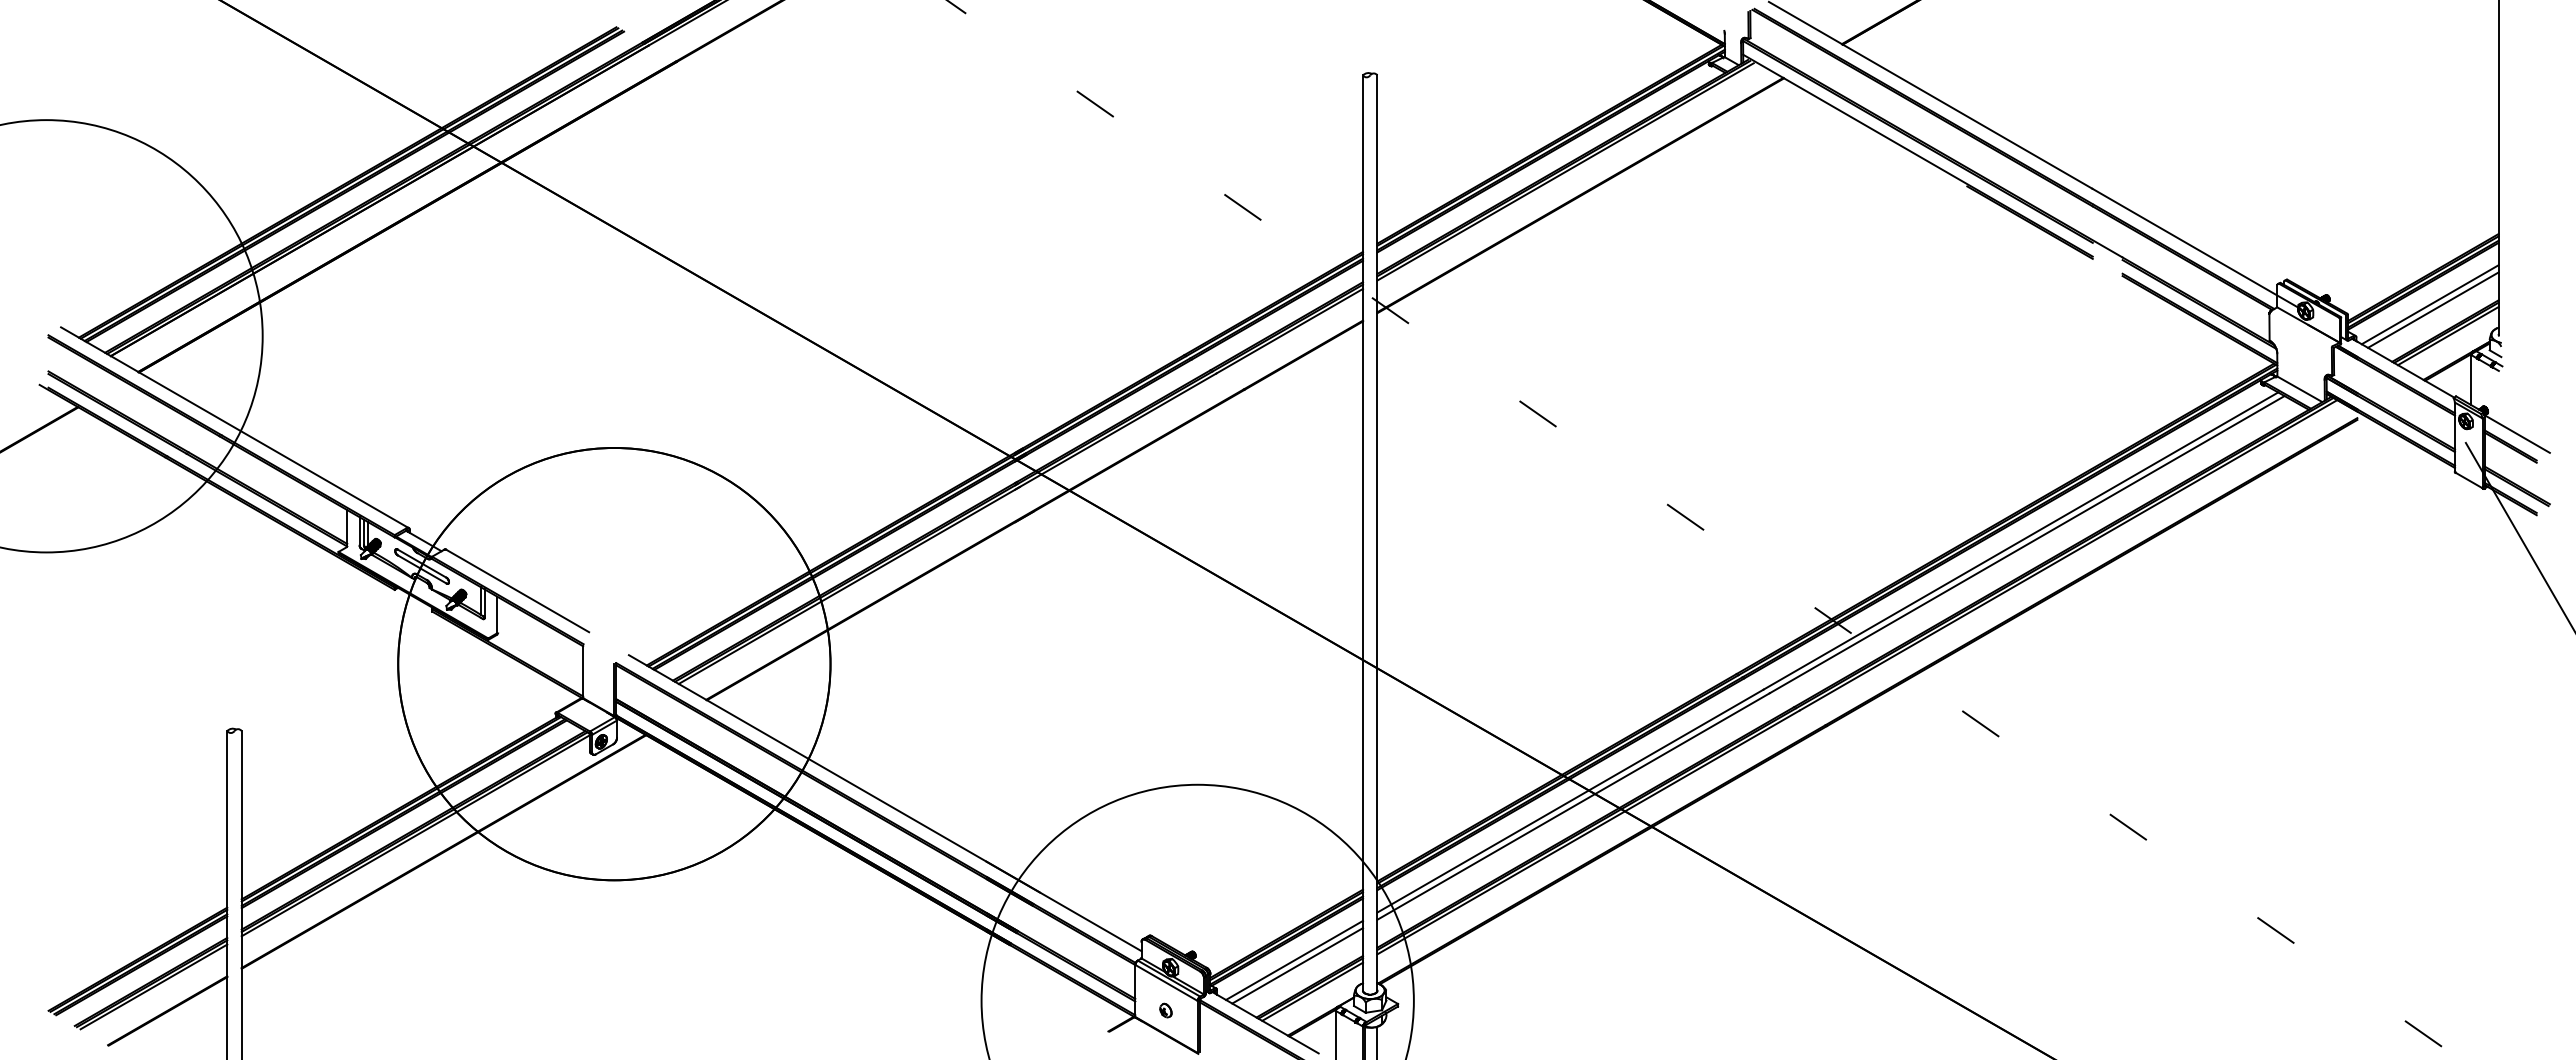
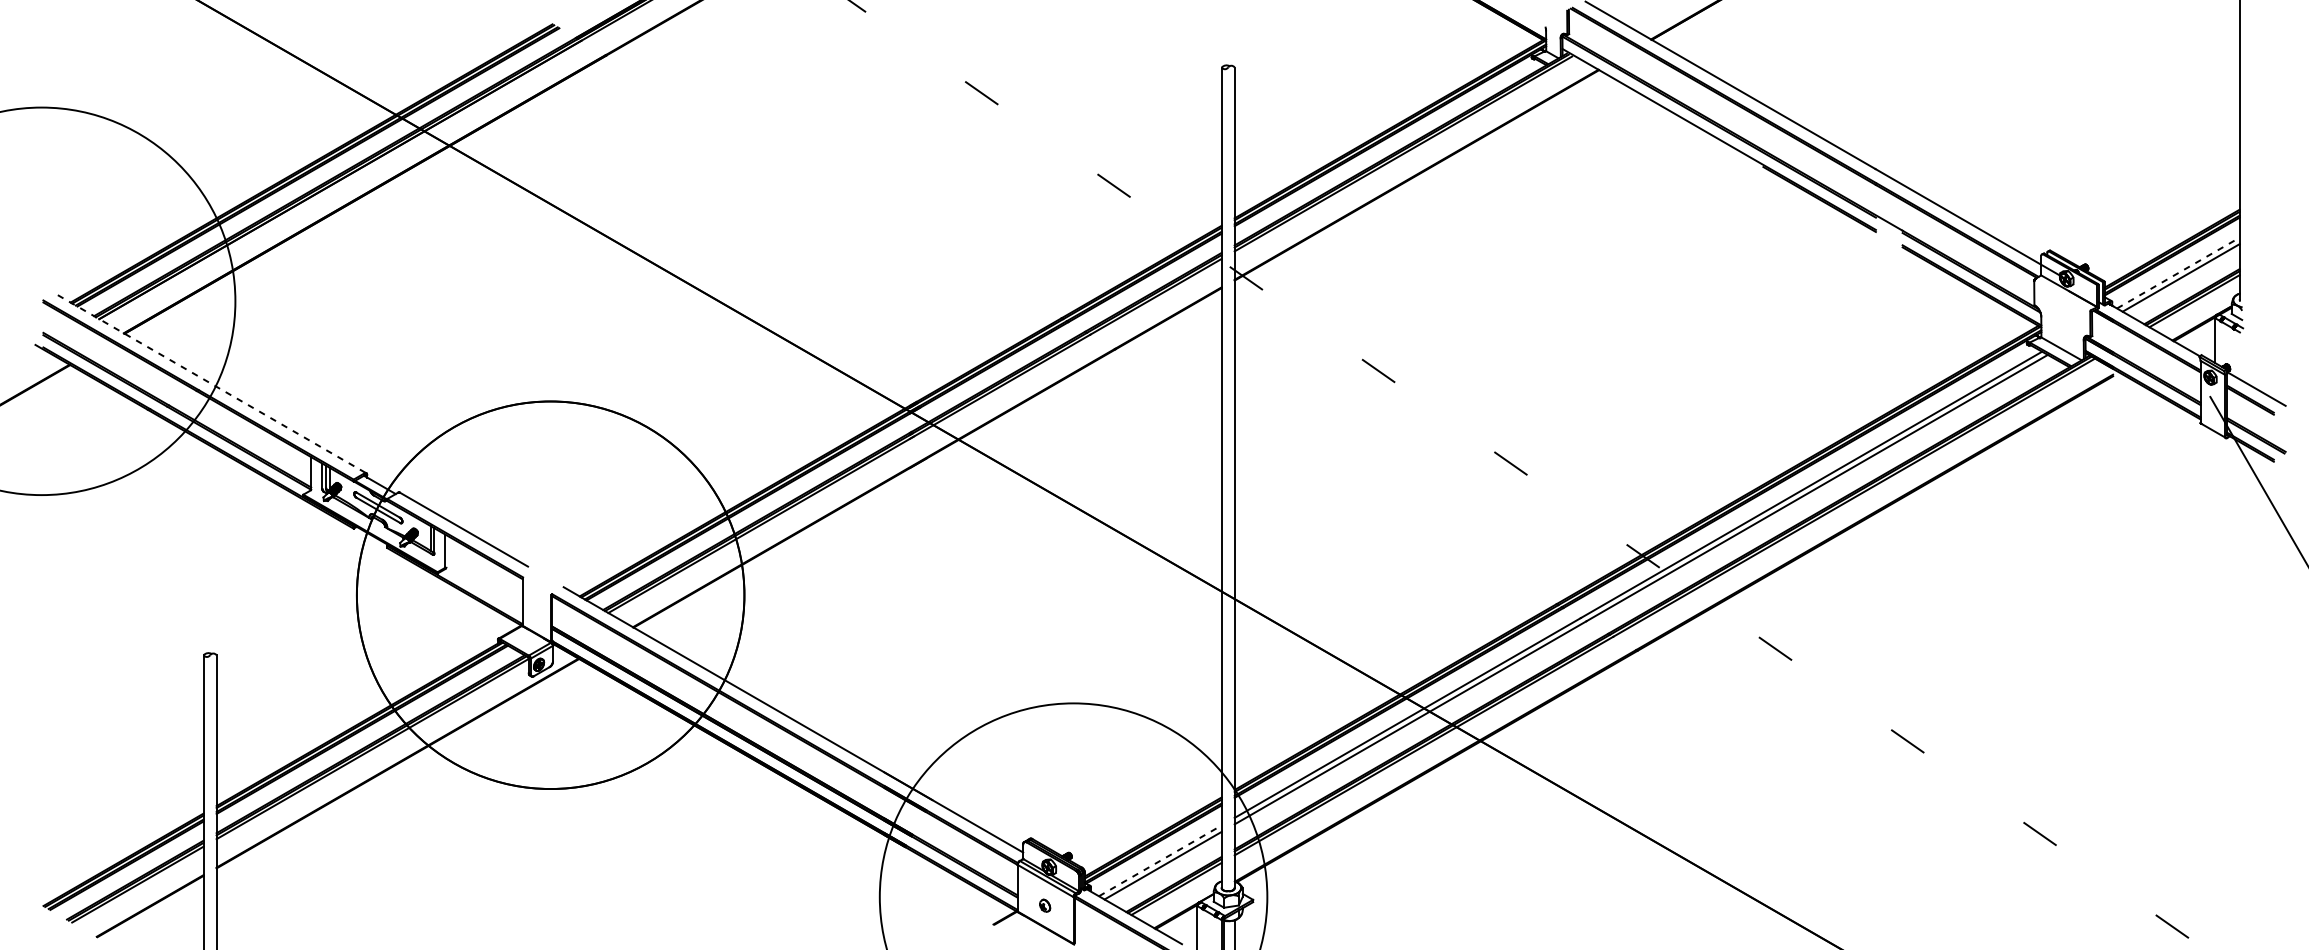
line: (2430, 304) -> (2178, 272), solid -> dashed
line: (234, 427) -> (210, 383), solid -> dashed
line: (1294, 960) -> (1160, 860), solid -> dashed

